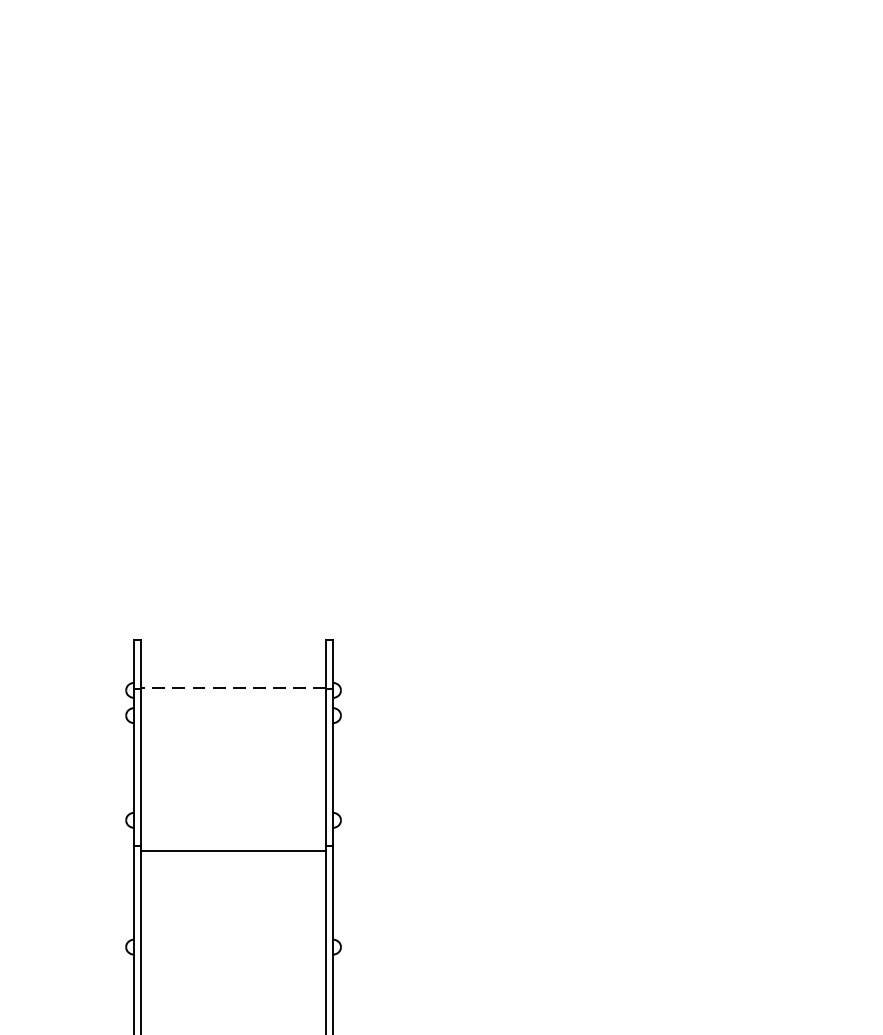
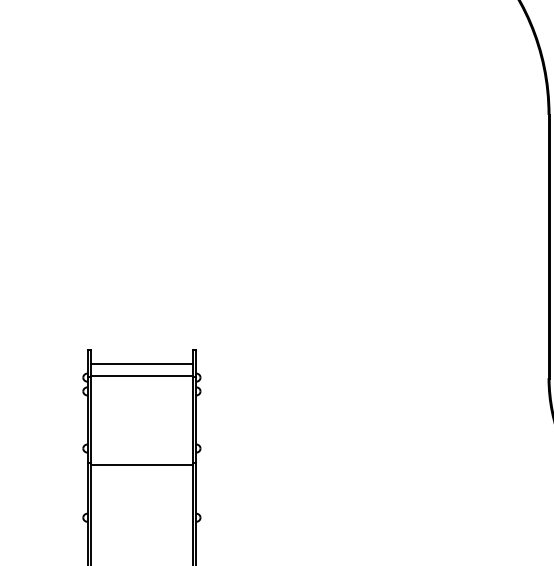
line: (232, 666) -> (141, 364), added
line: (232, 688) -> (141, 376), dashed -> solid

